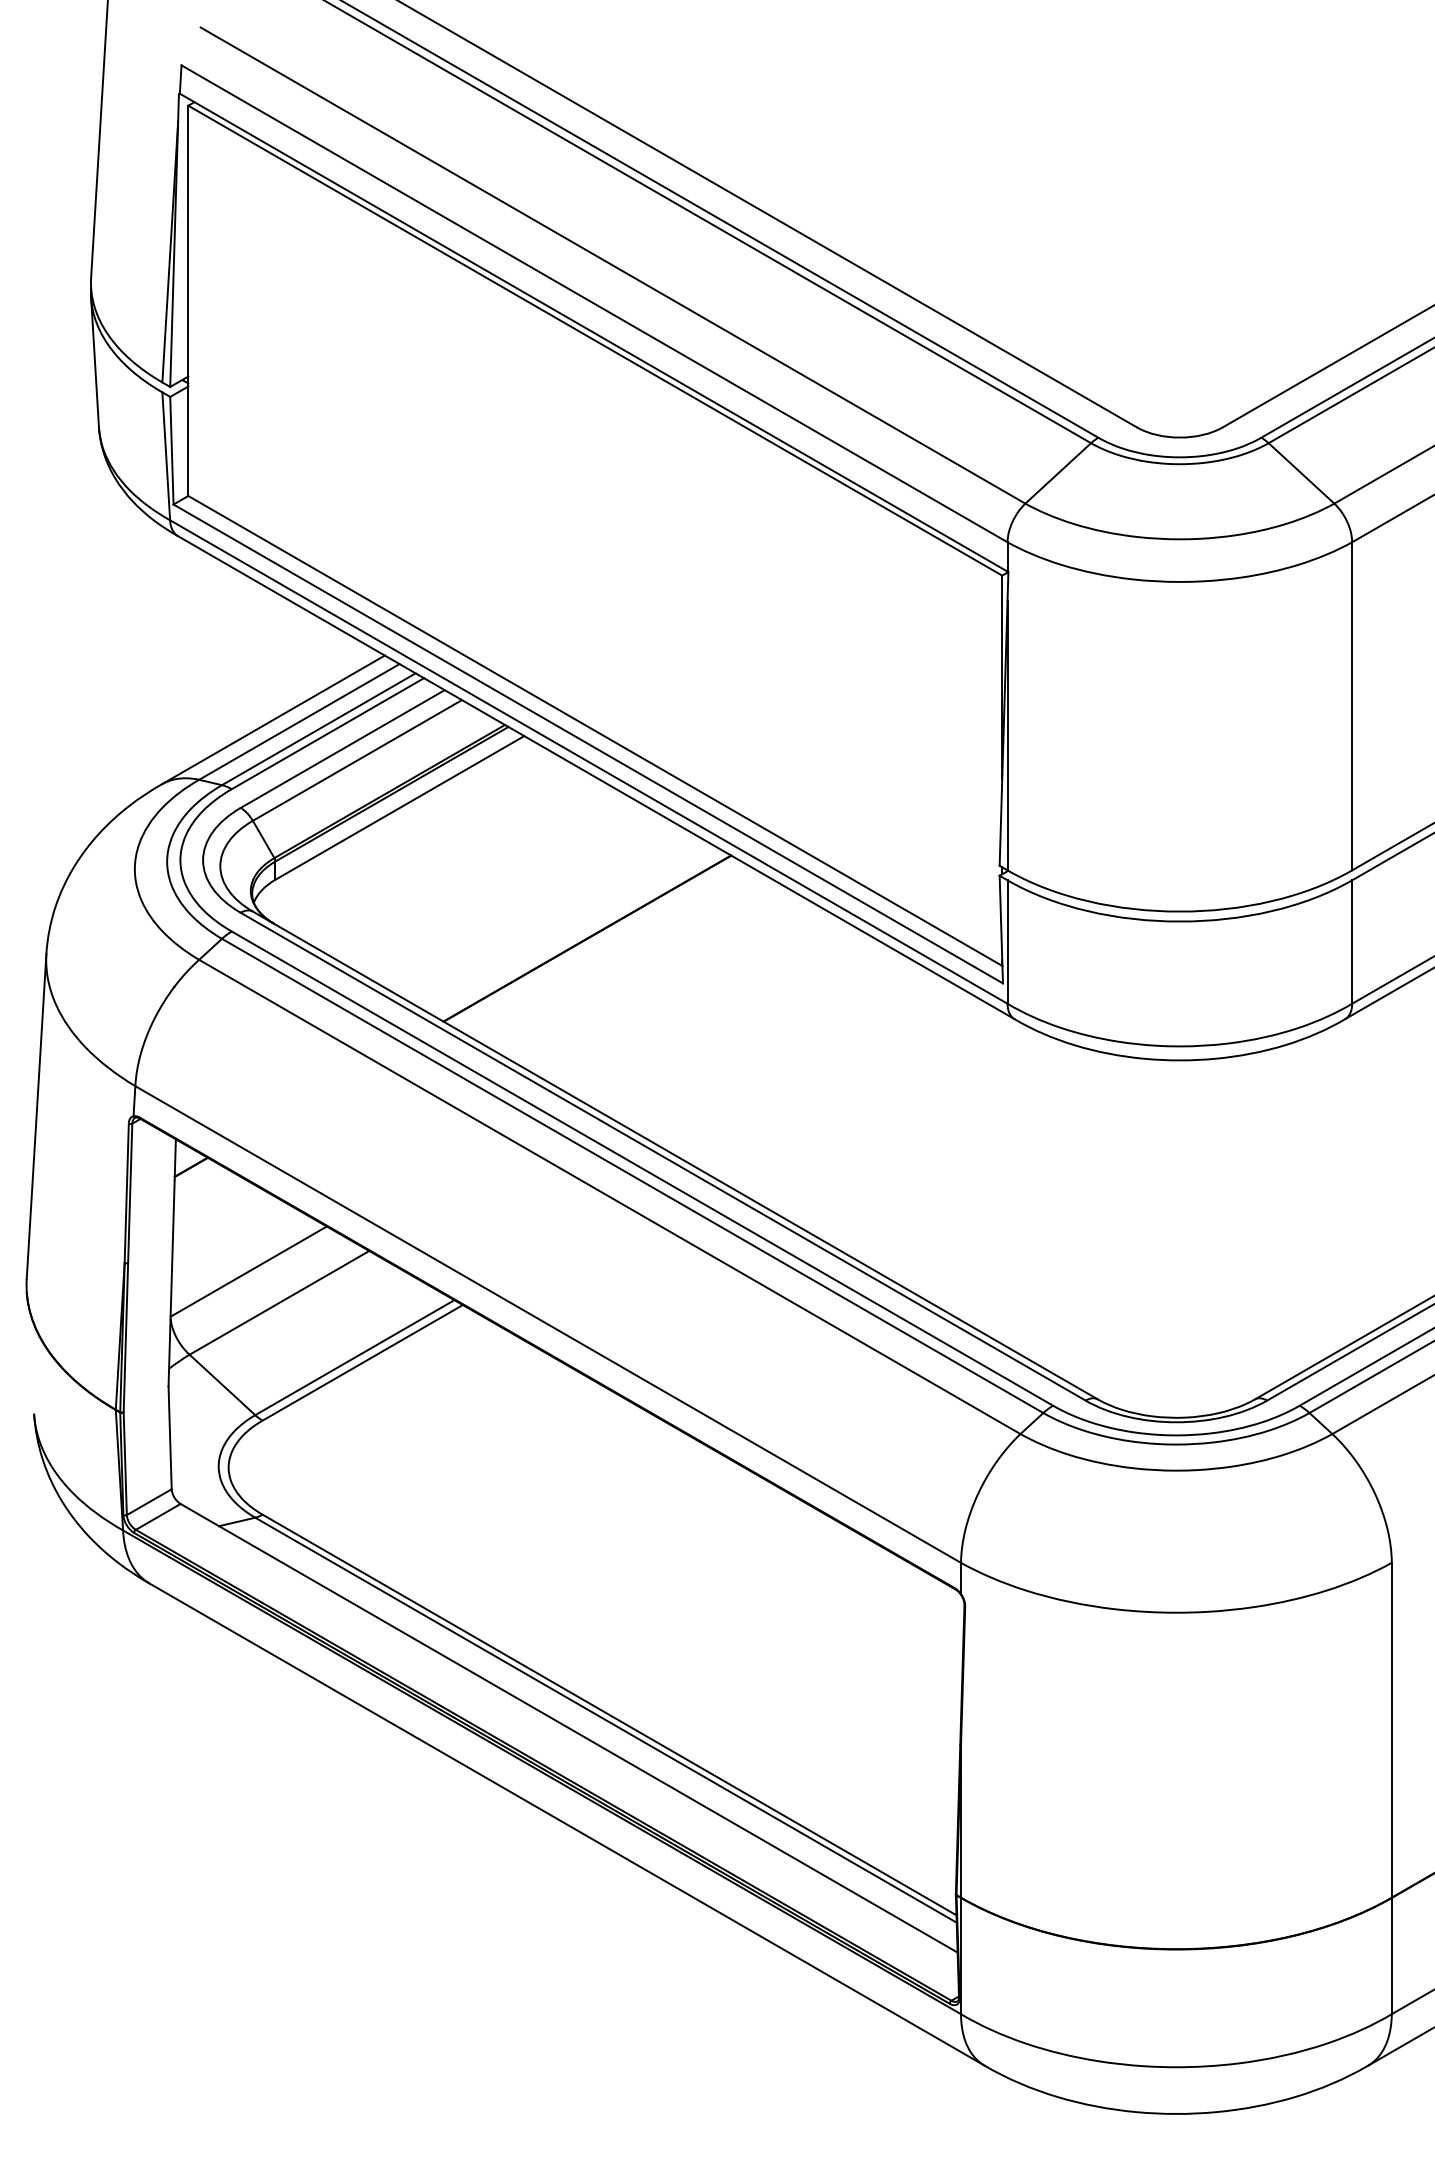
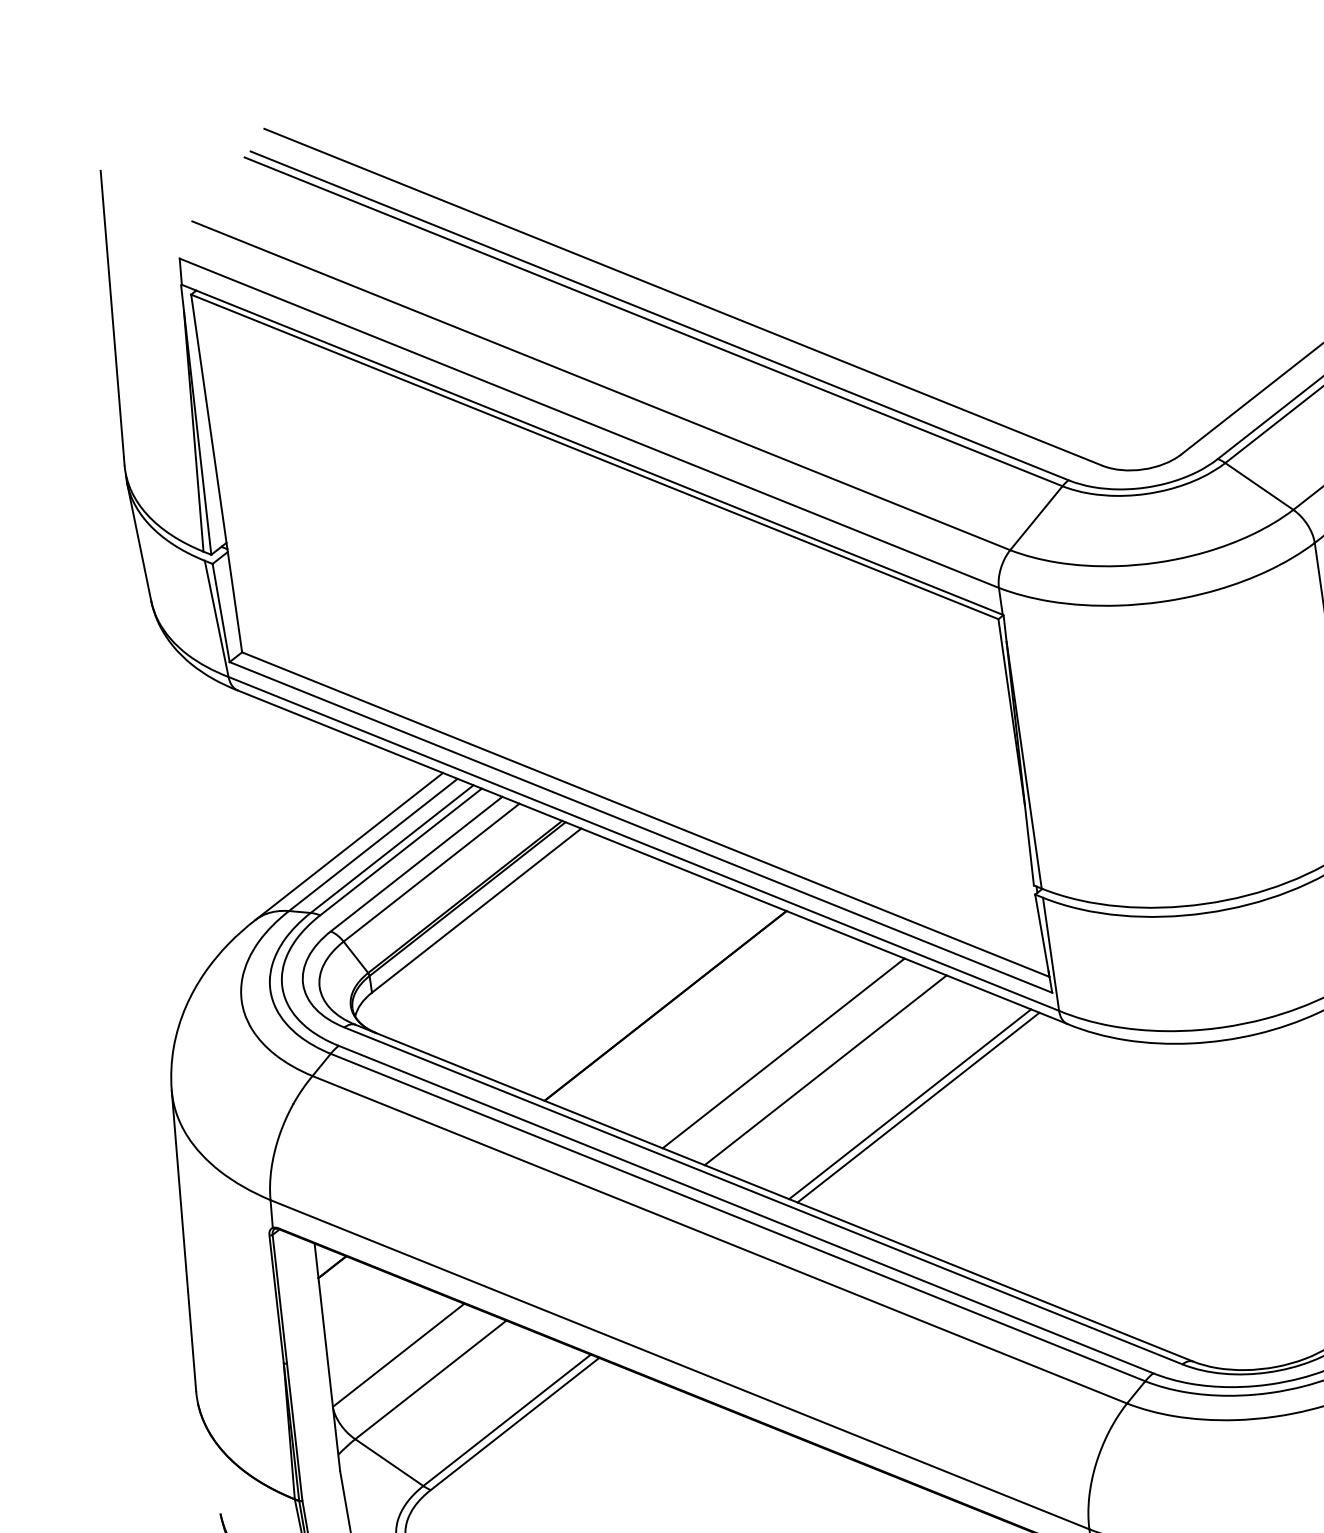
line: (706, 1007) -> (783, 1053), added
line: (748, 1031) -> (825, 1070), added
line: (833, 1080) -> (909, 1103), added
line: (842, 1085) -> (918, 1107), added

